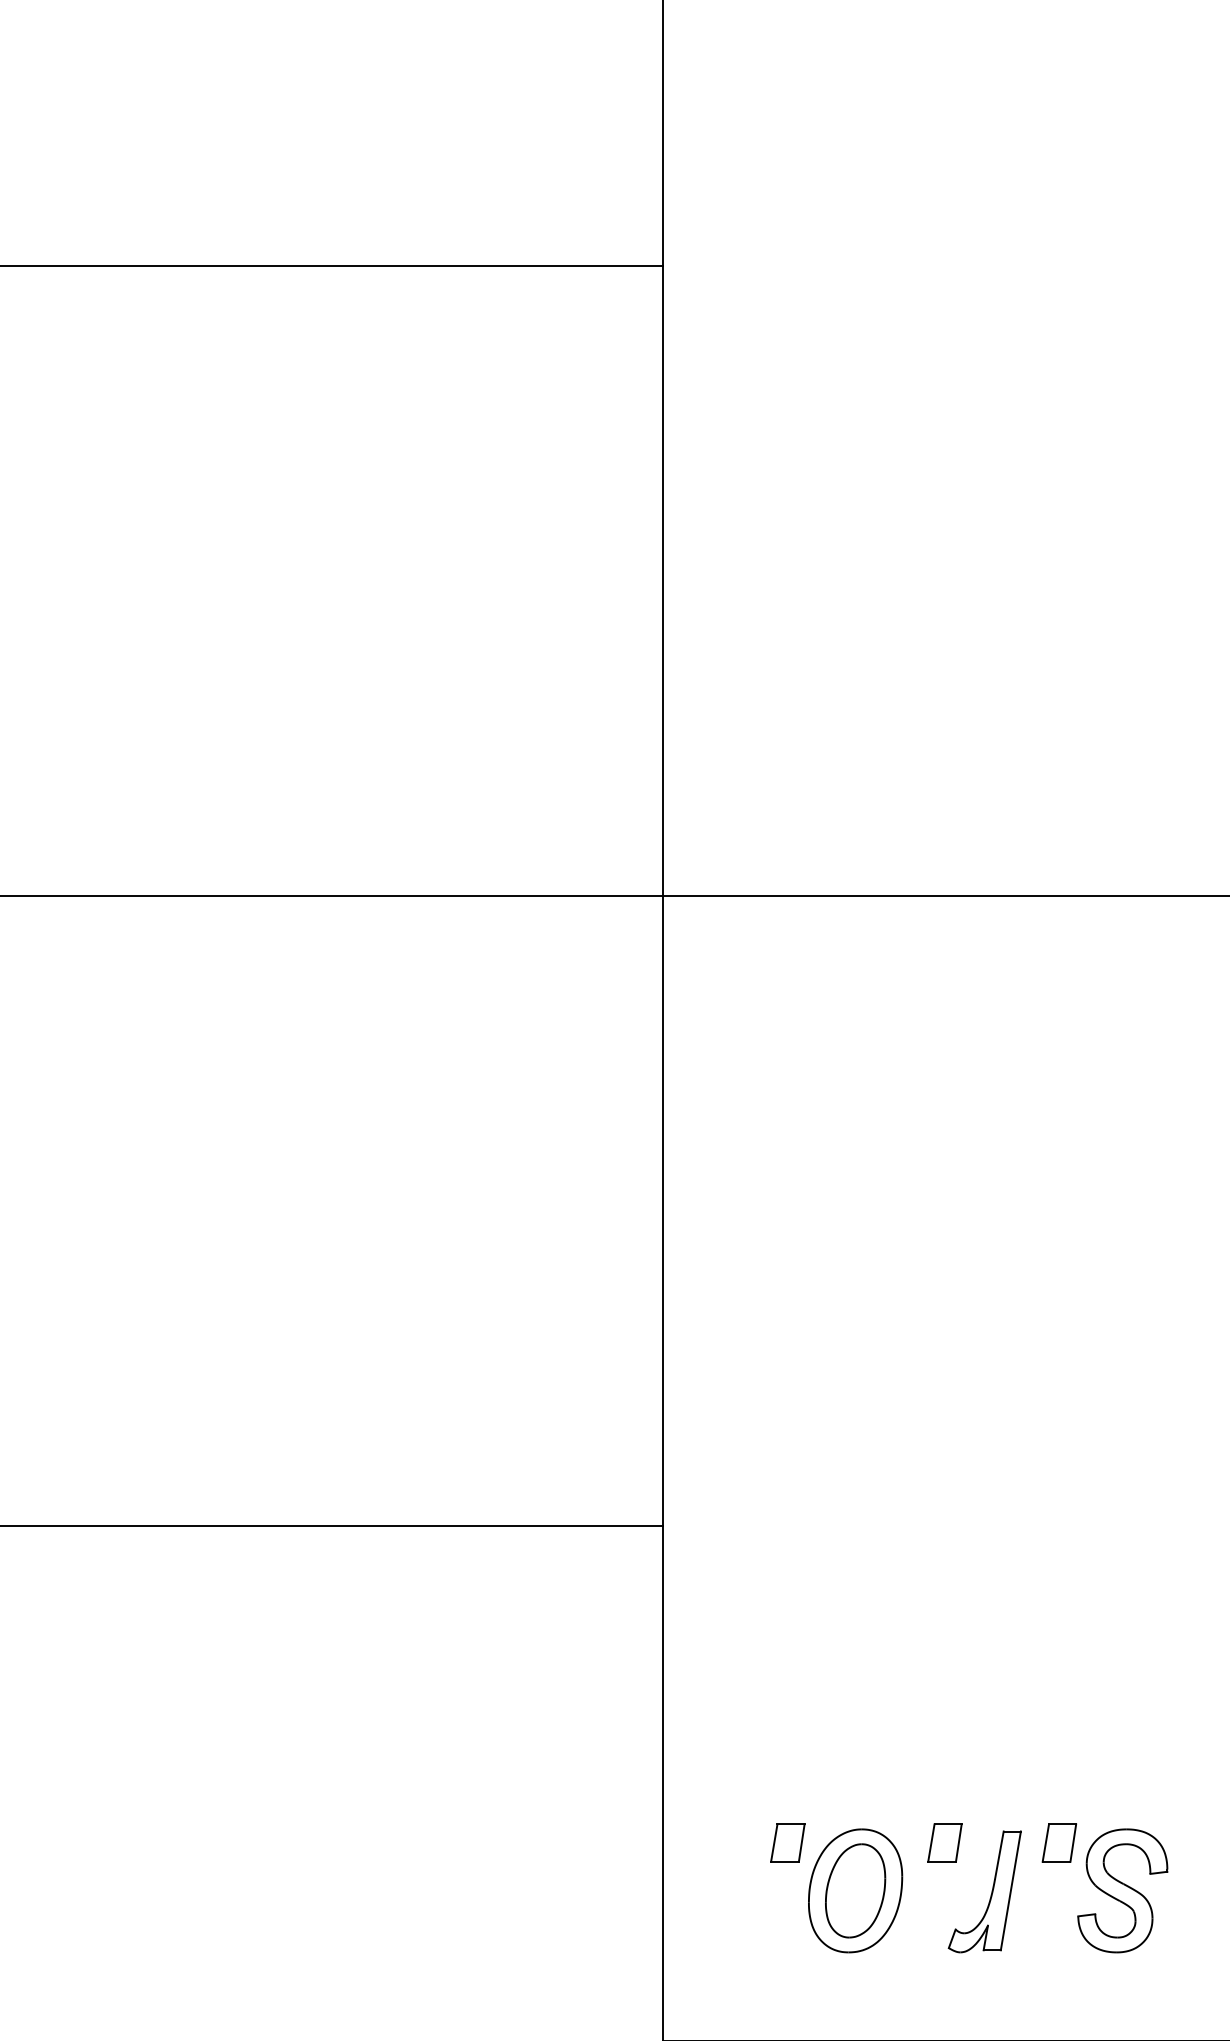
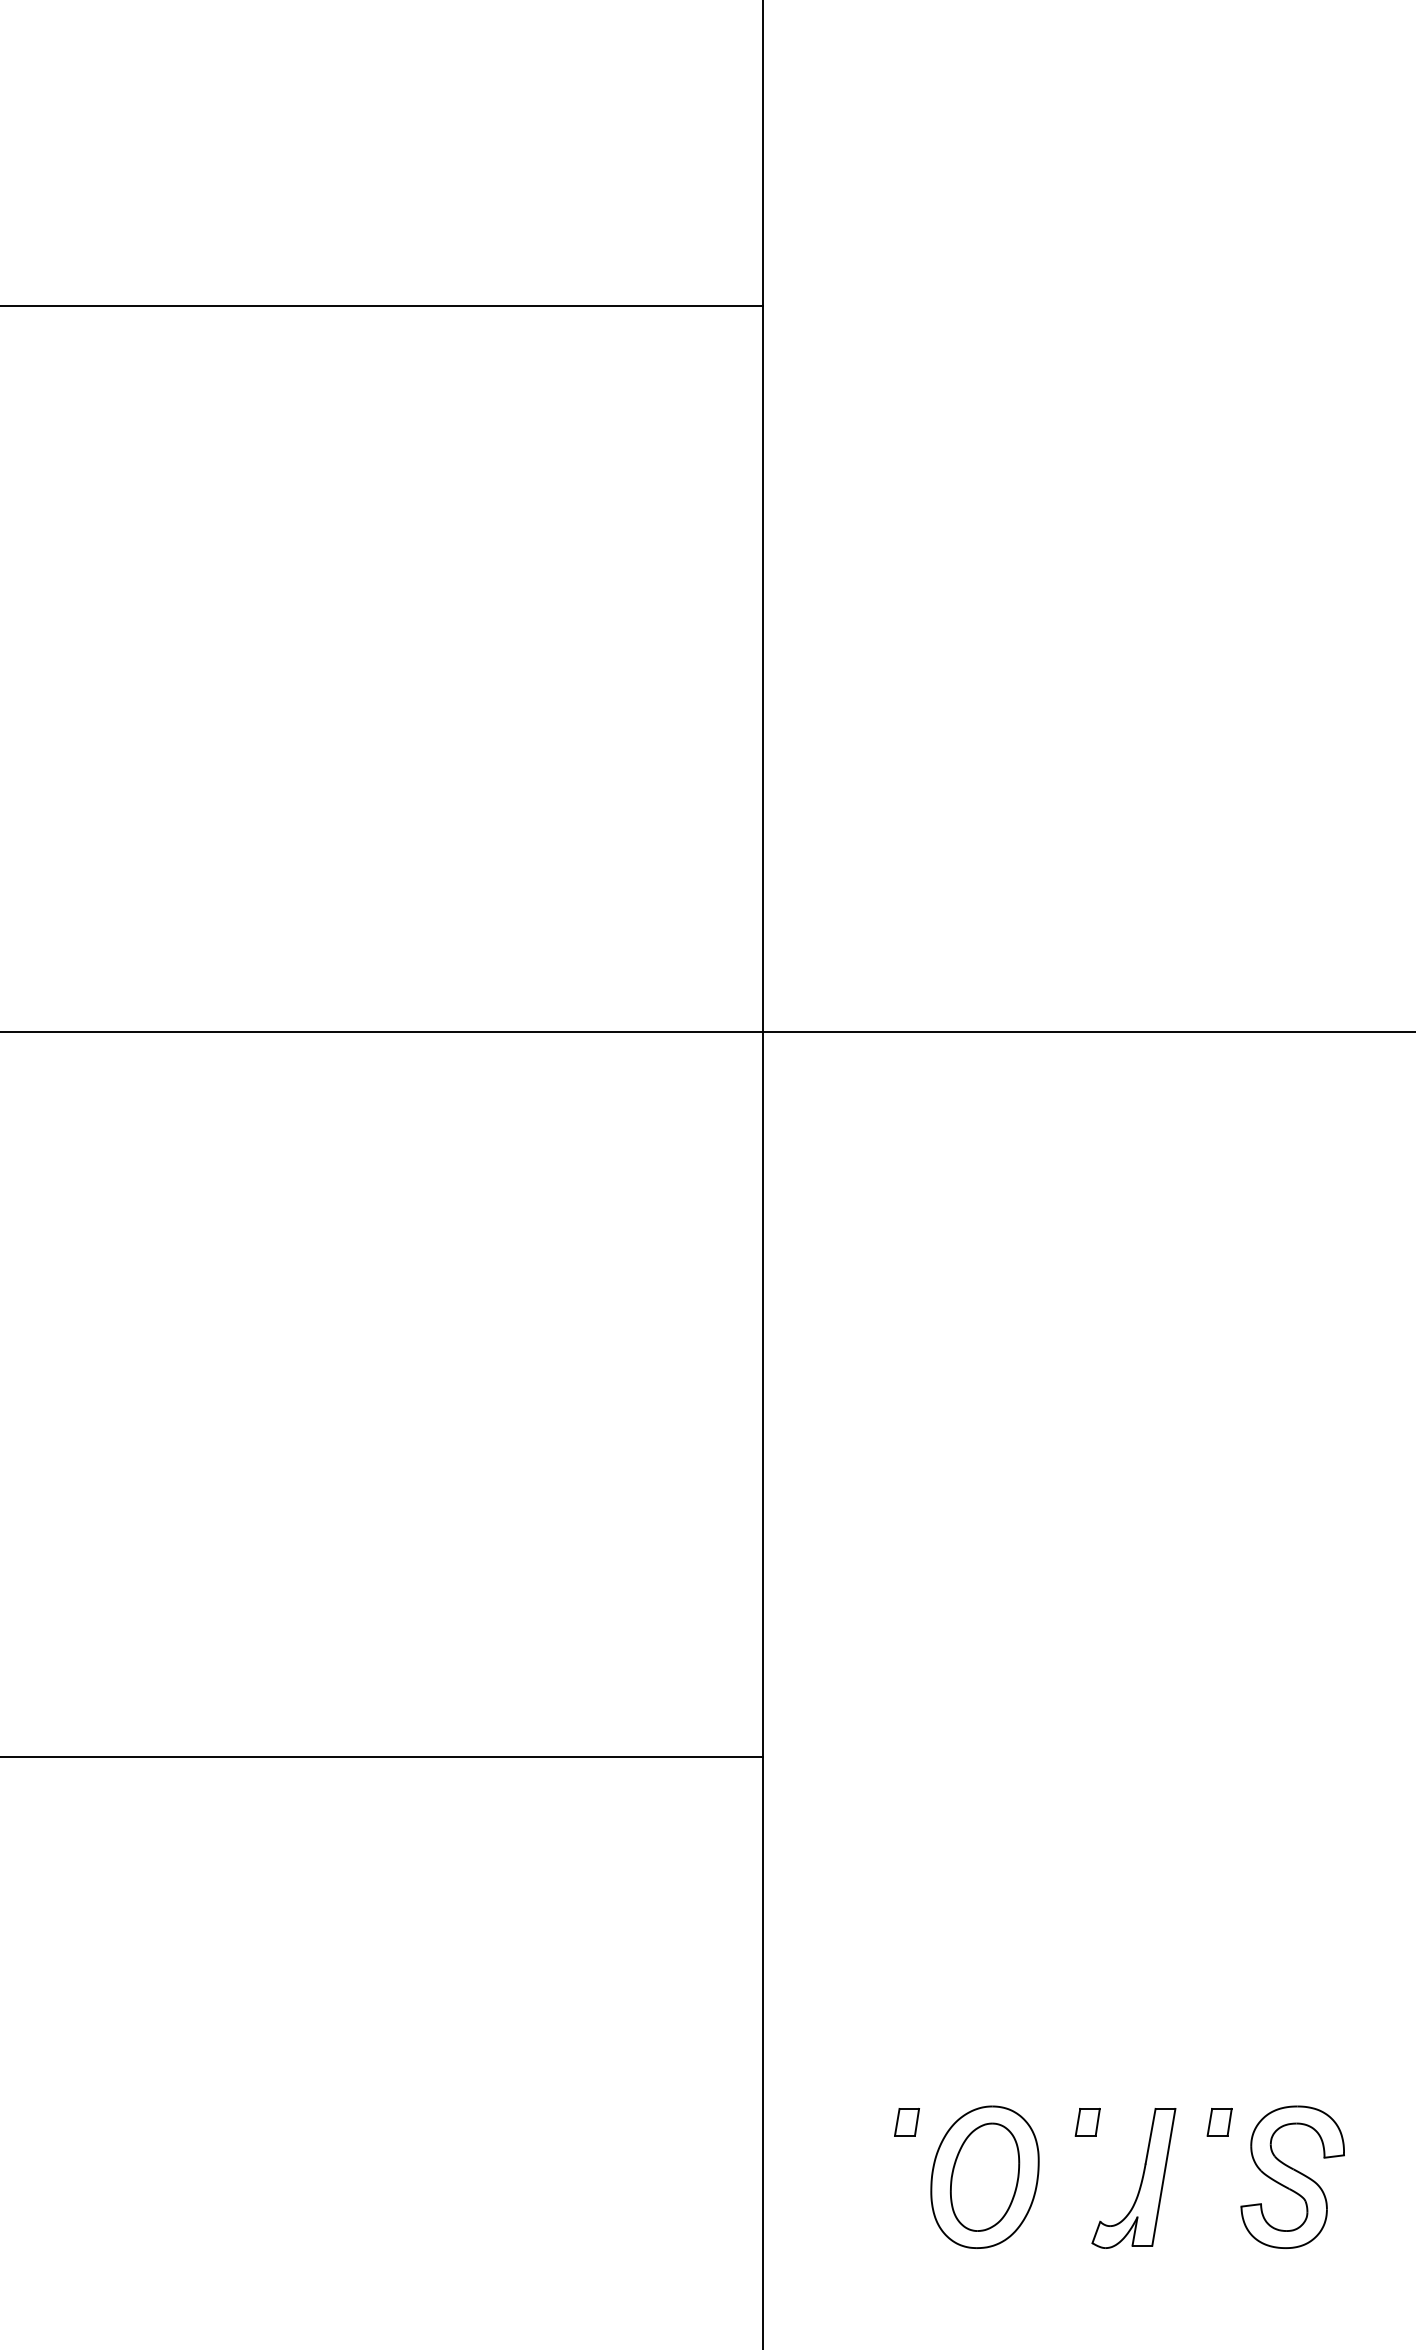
part: (787, 1843) -> (906, 2122), size x0.62
part: (944, 1843) -> (1087, 2122), size x0.62
part: (1059, 1843) -> (1219, 2122), size x0.62

